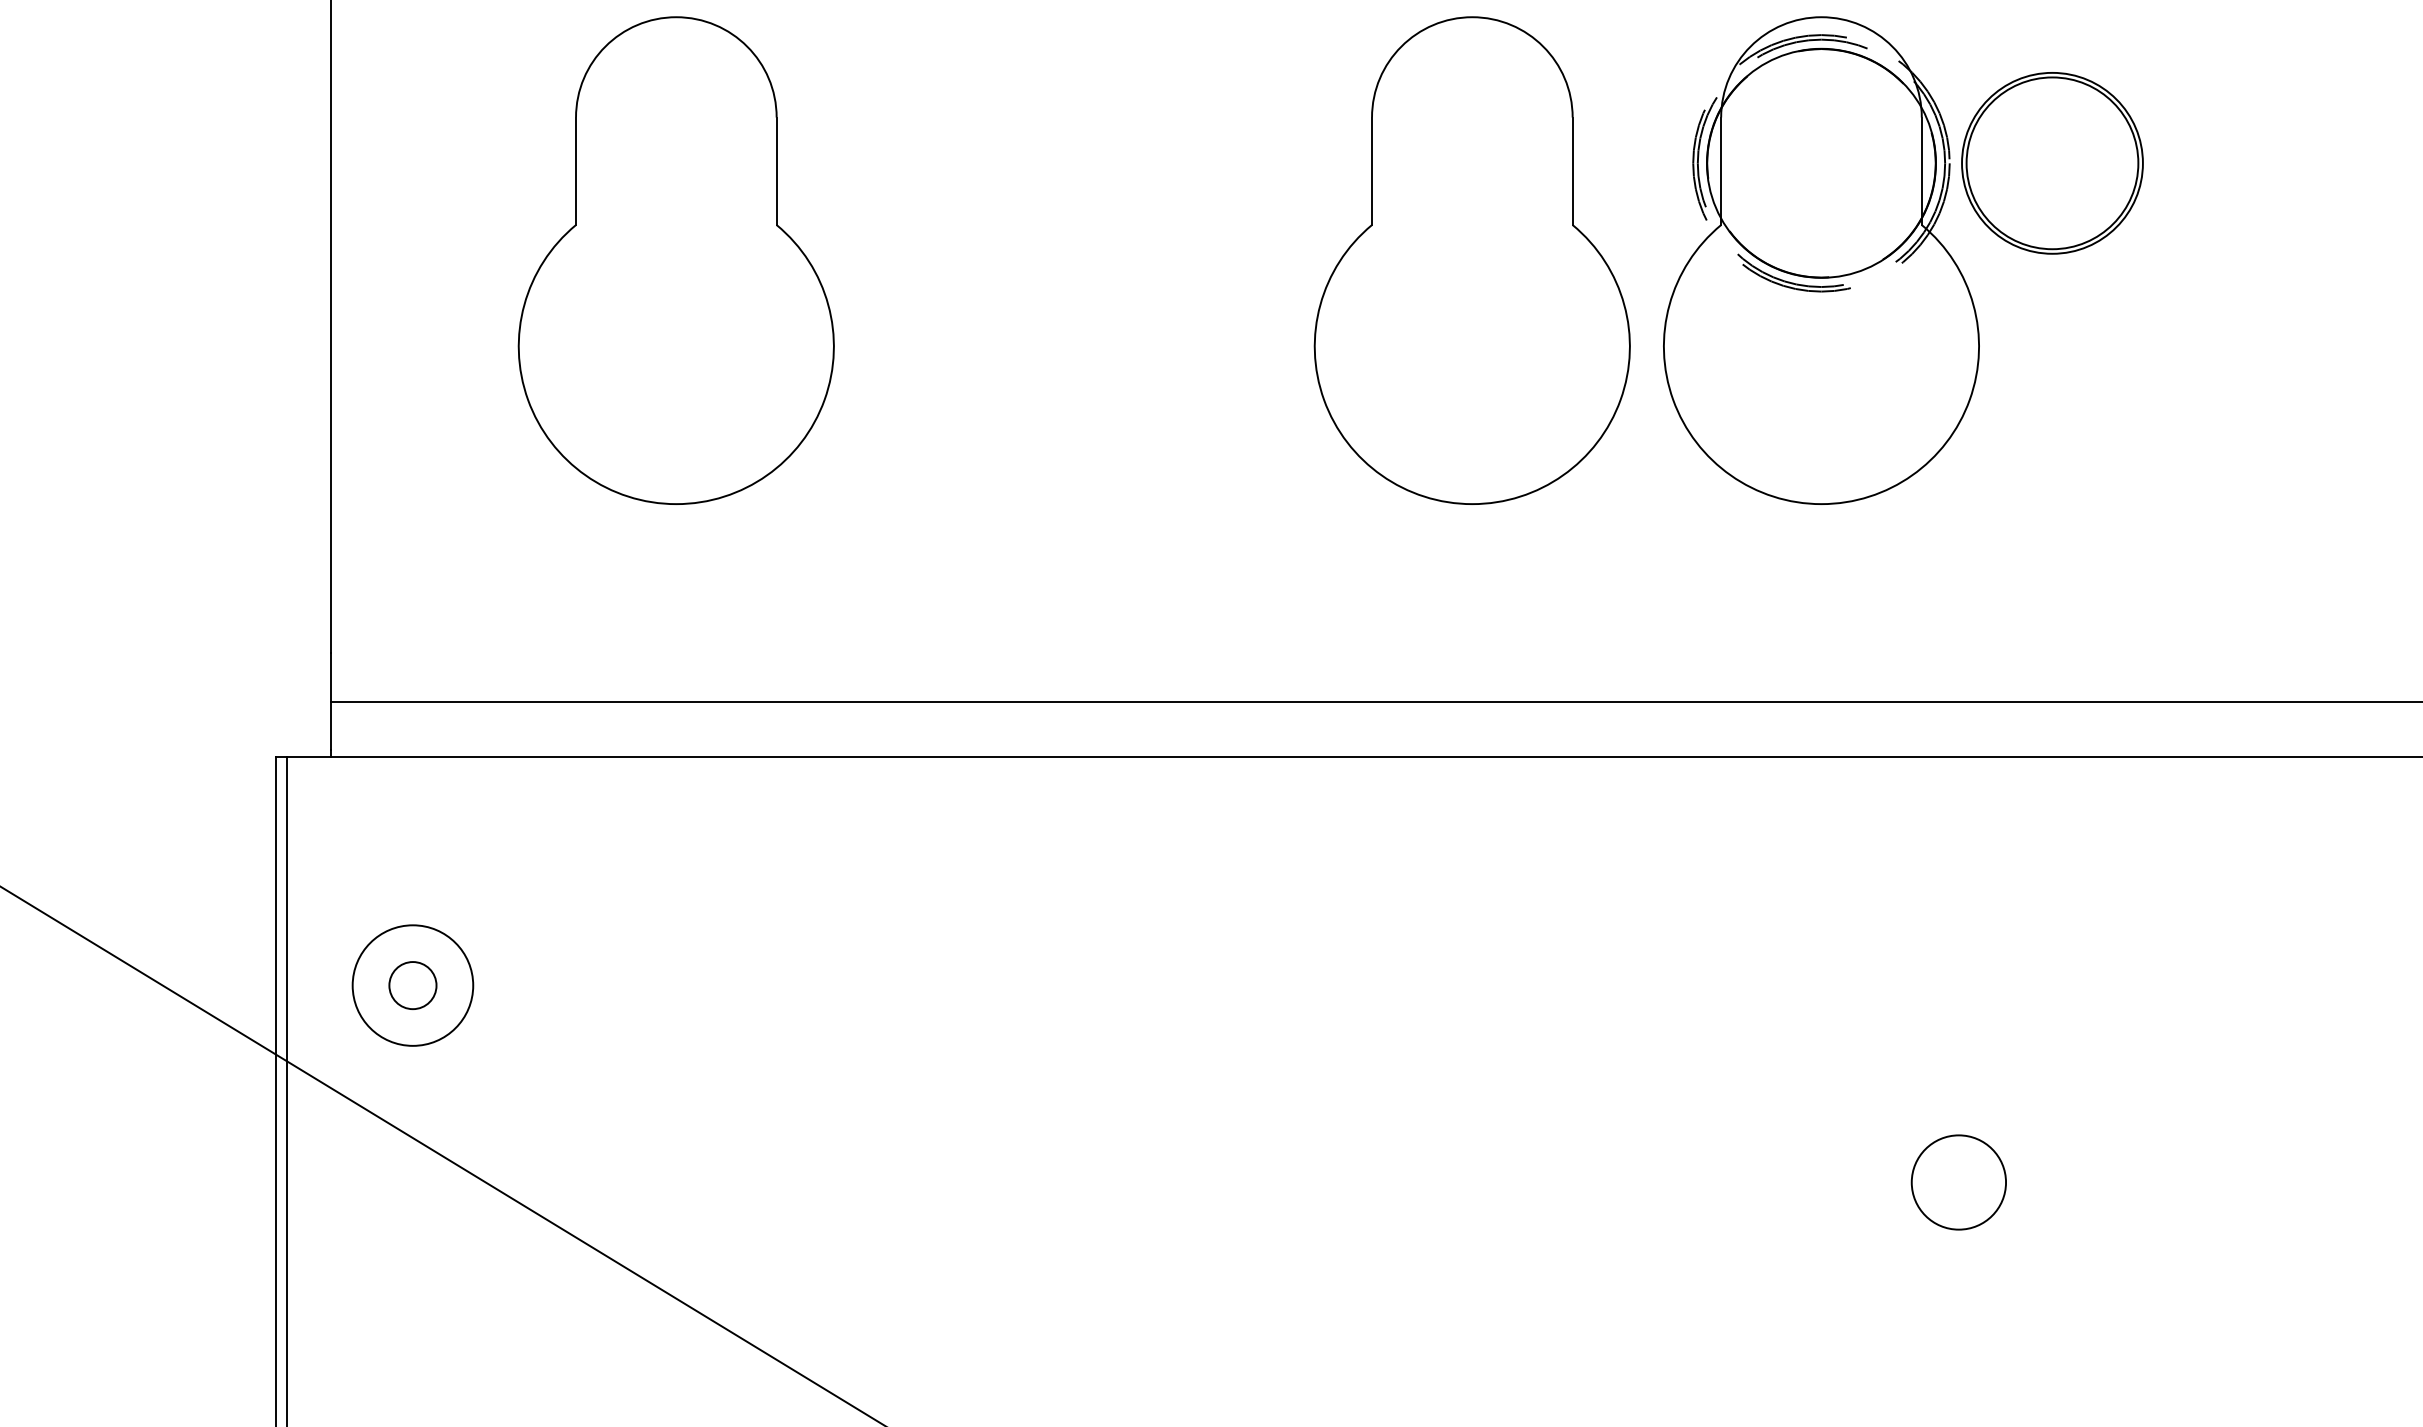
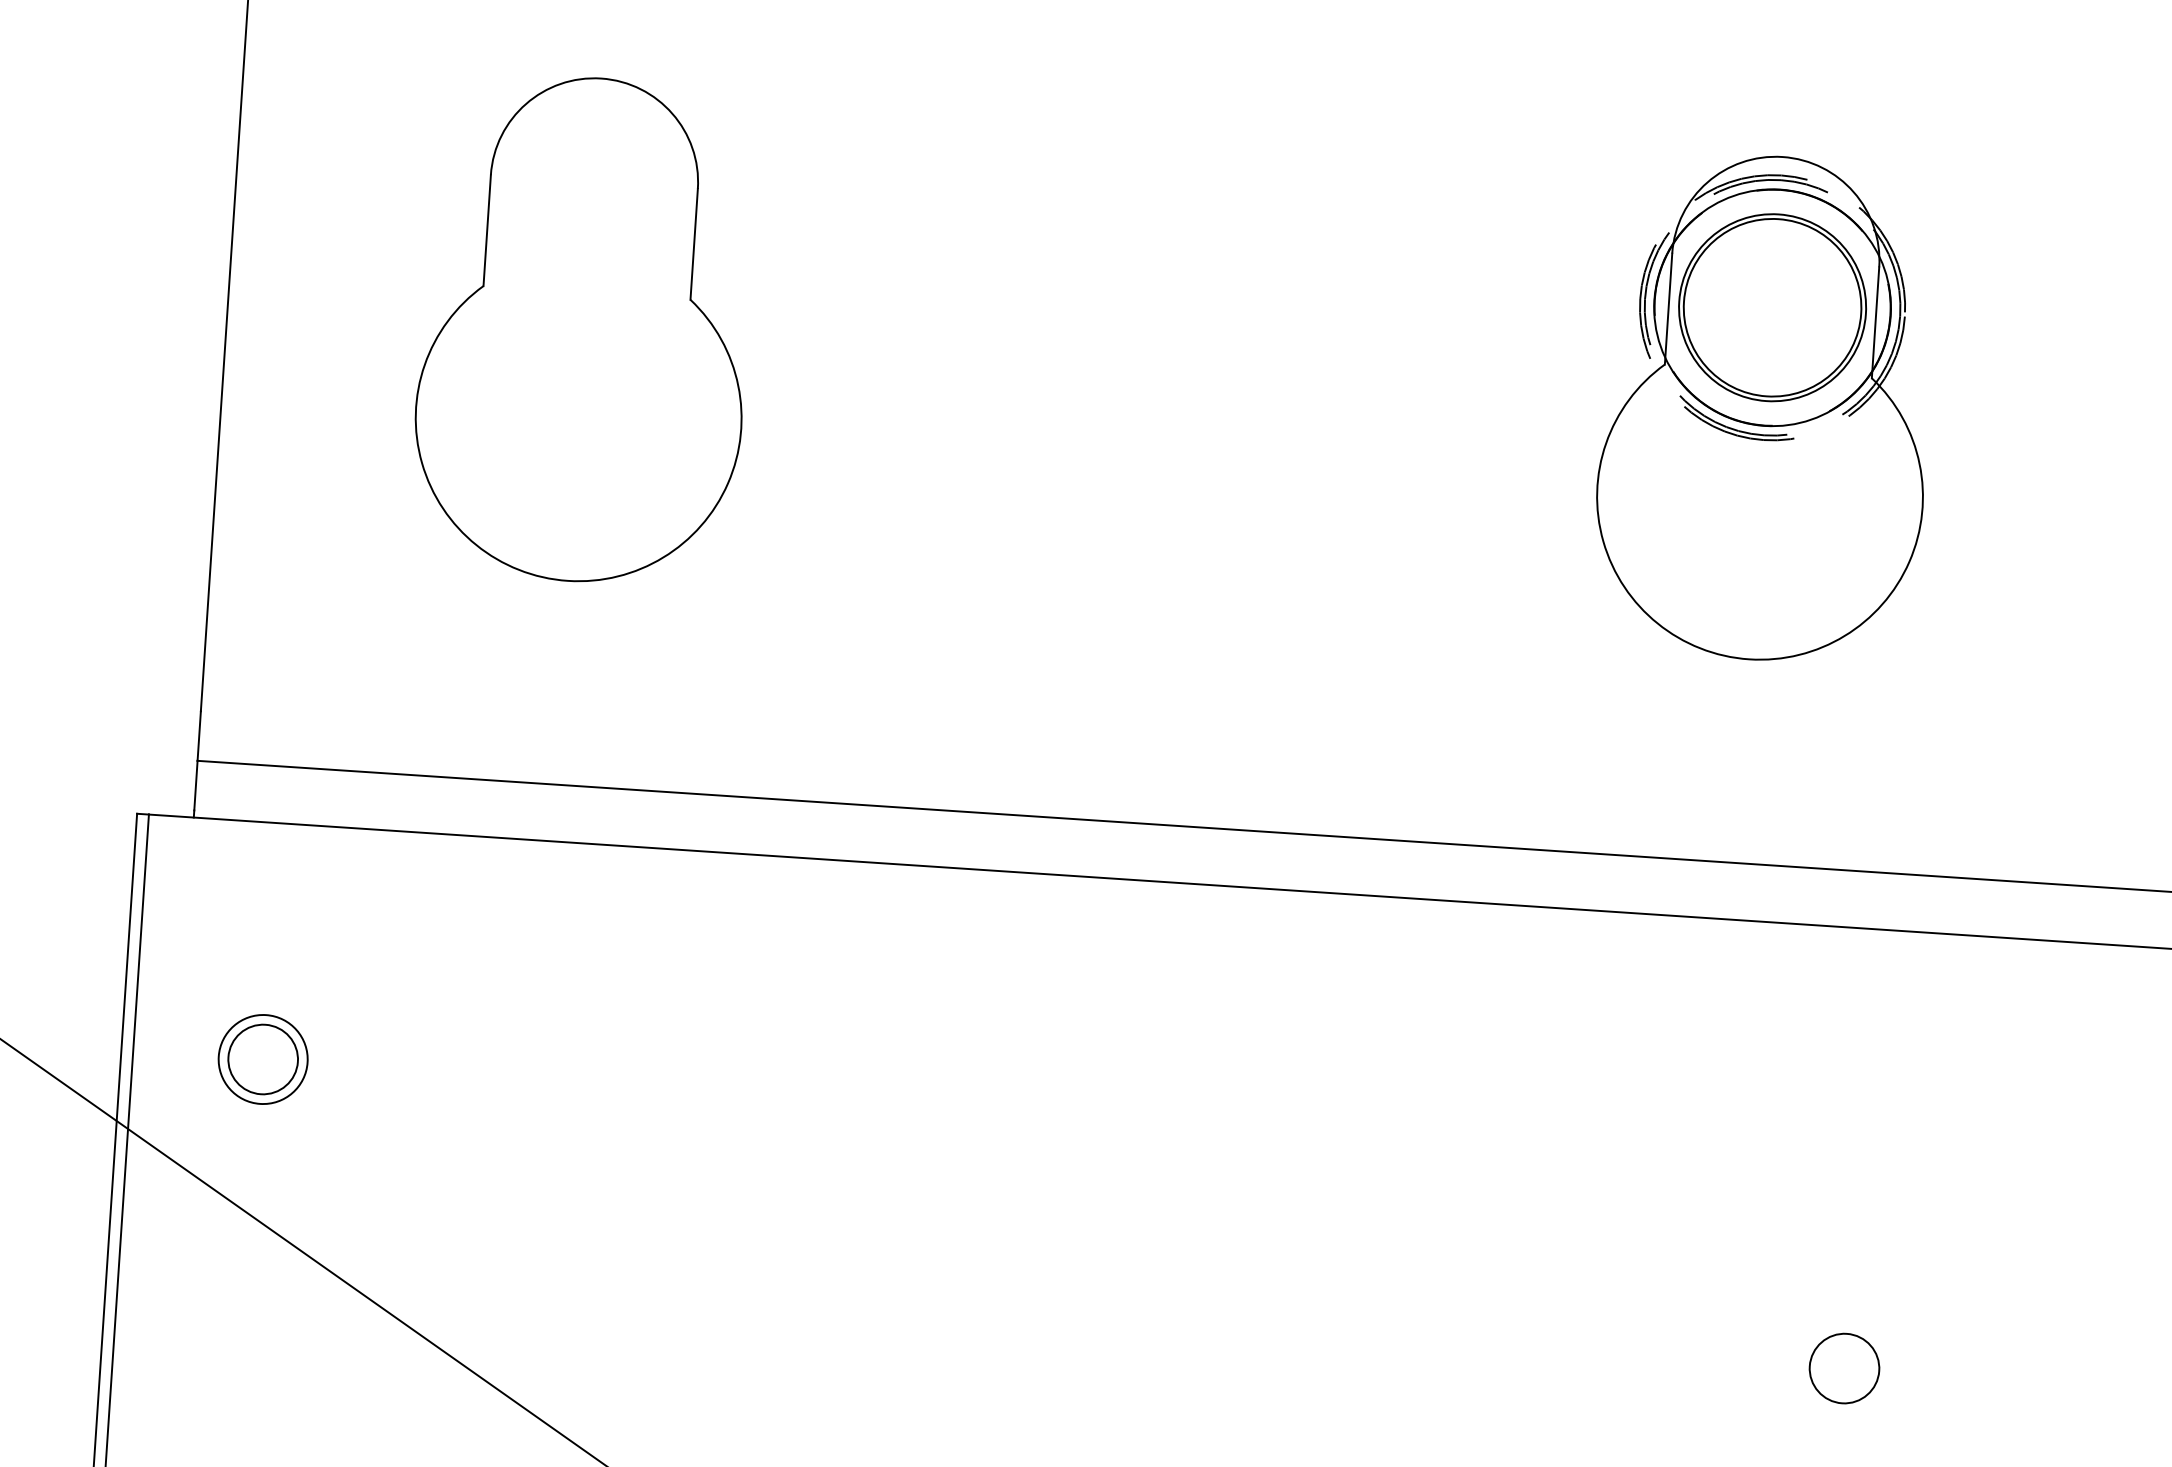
part: (2052, 163) -> (1772, 307), moved
part: (1471, 260) -> (1404, 384), removed
circle: (412, 985) -> (262, 1059), size x0.71
circle: (412, 985) -> (262, 1059), size x1.43
circle: (1958, 1182) -> (1844, 1368), size x0.71

